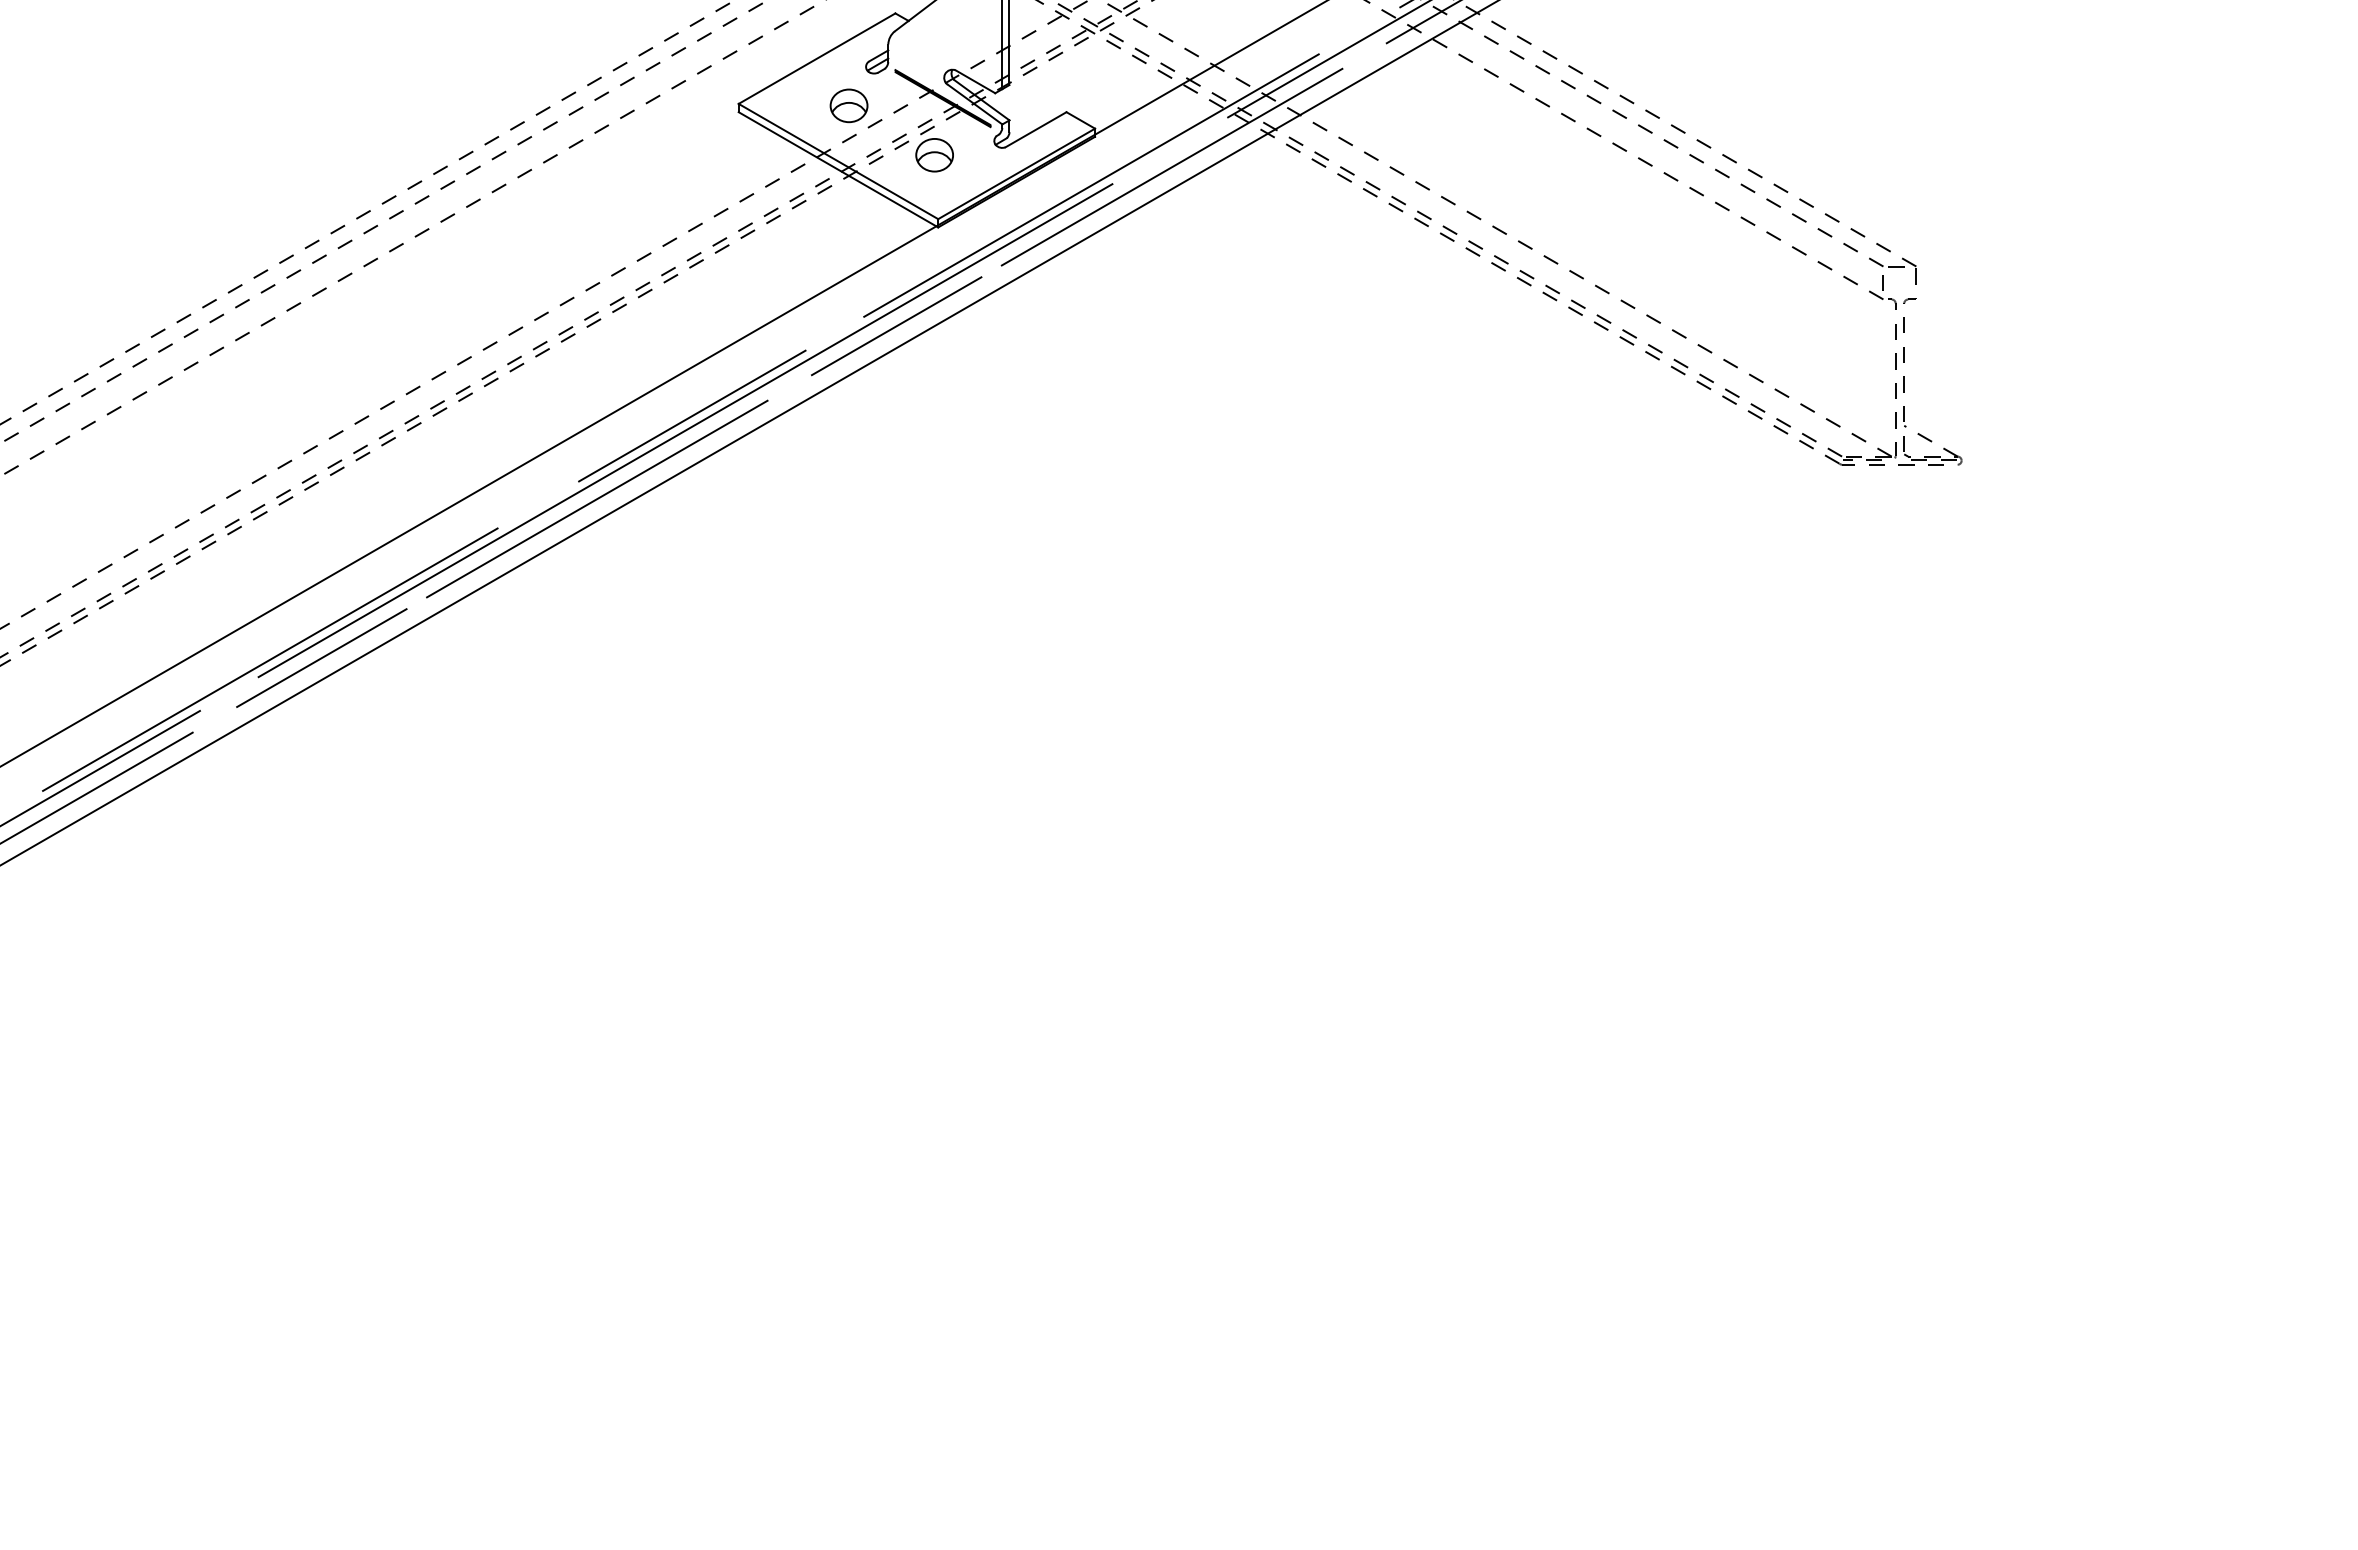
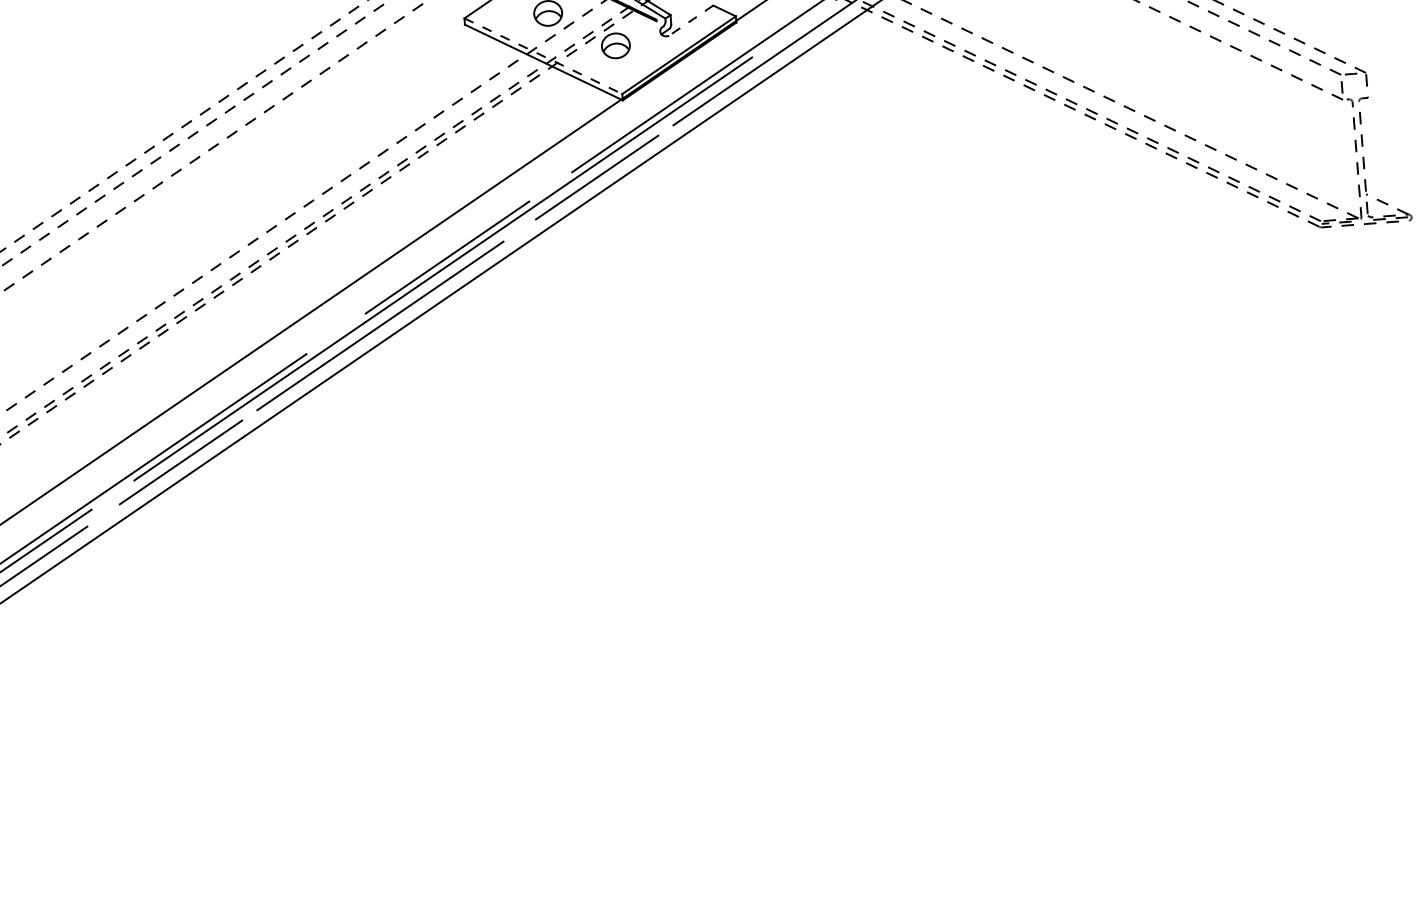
line: (1035, 129) -> (690, 20), solid -> dashed
line: (838, 161) -> (543, 56), solid -> dashed

